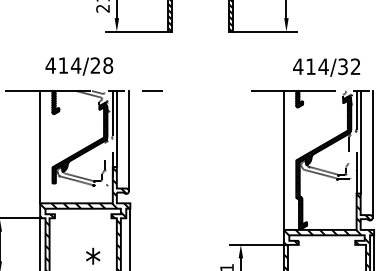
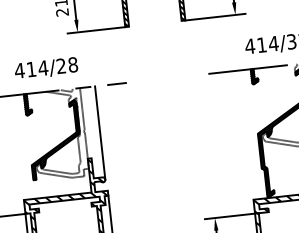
line: (116, 128) -> (87, 122), removed
line: (40, 147) -> (18, 148), removed
line: (283, 160) -> (245, 135), removed

